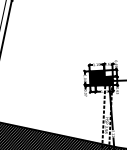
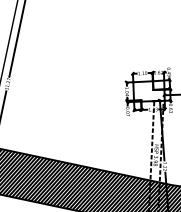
fill: (100, 78) -> (148, 91), removed

